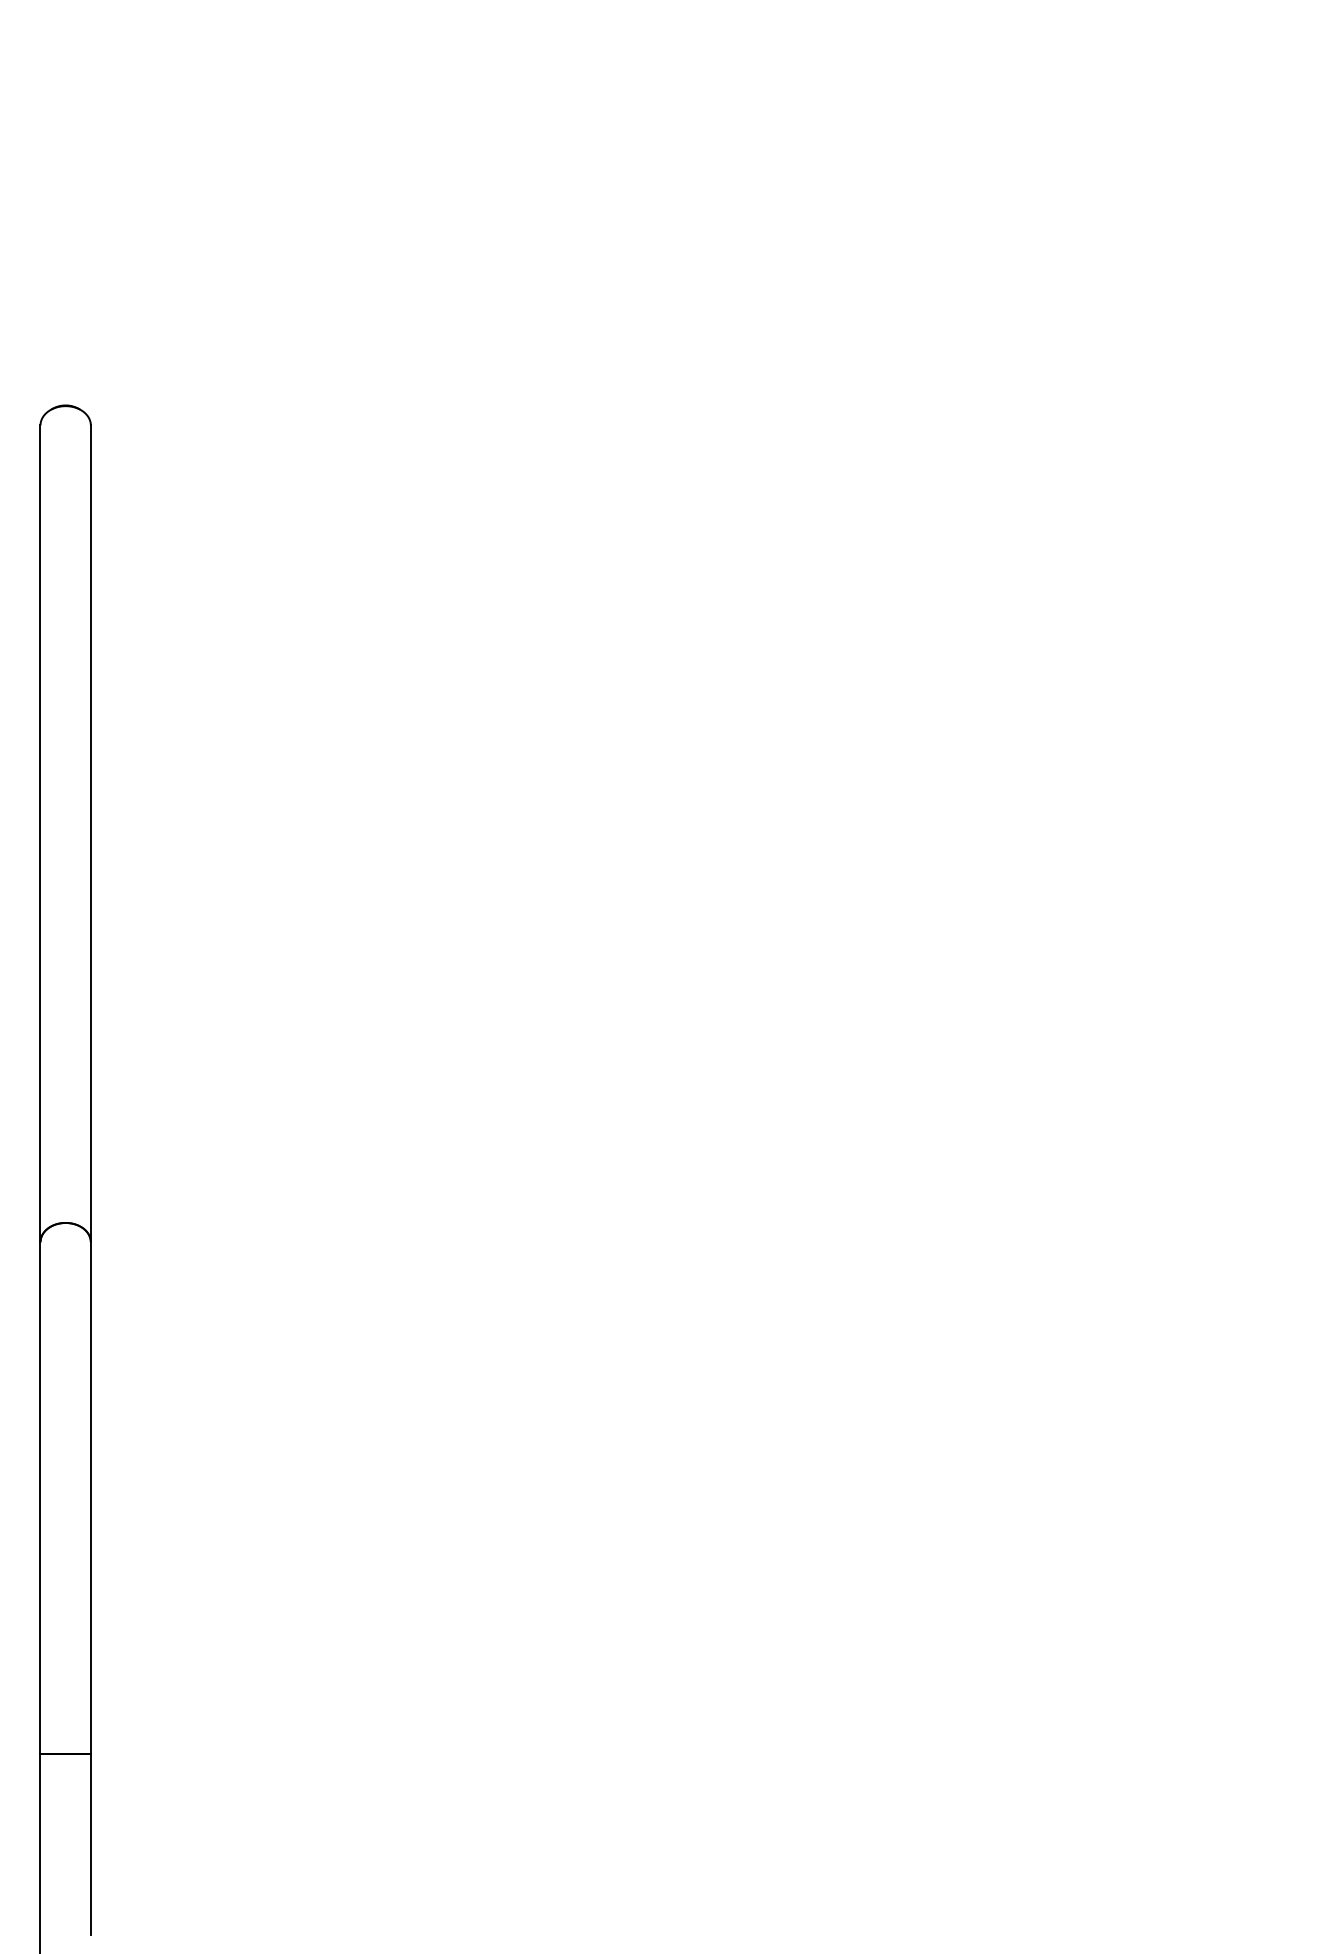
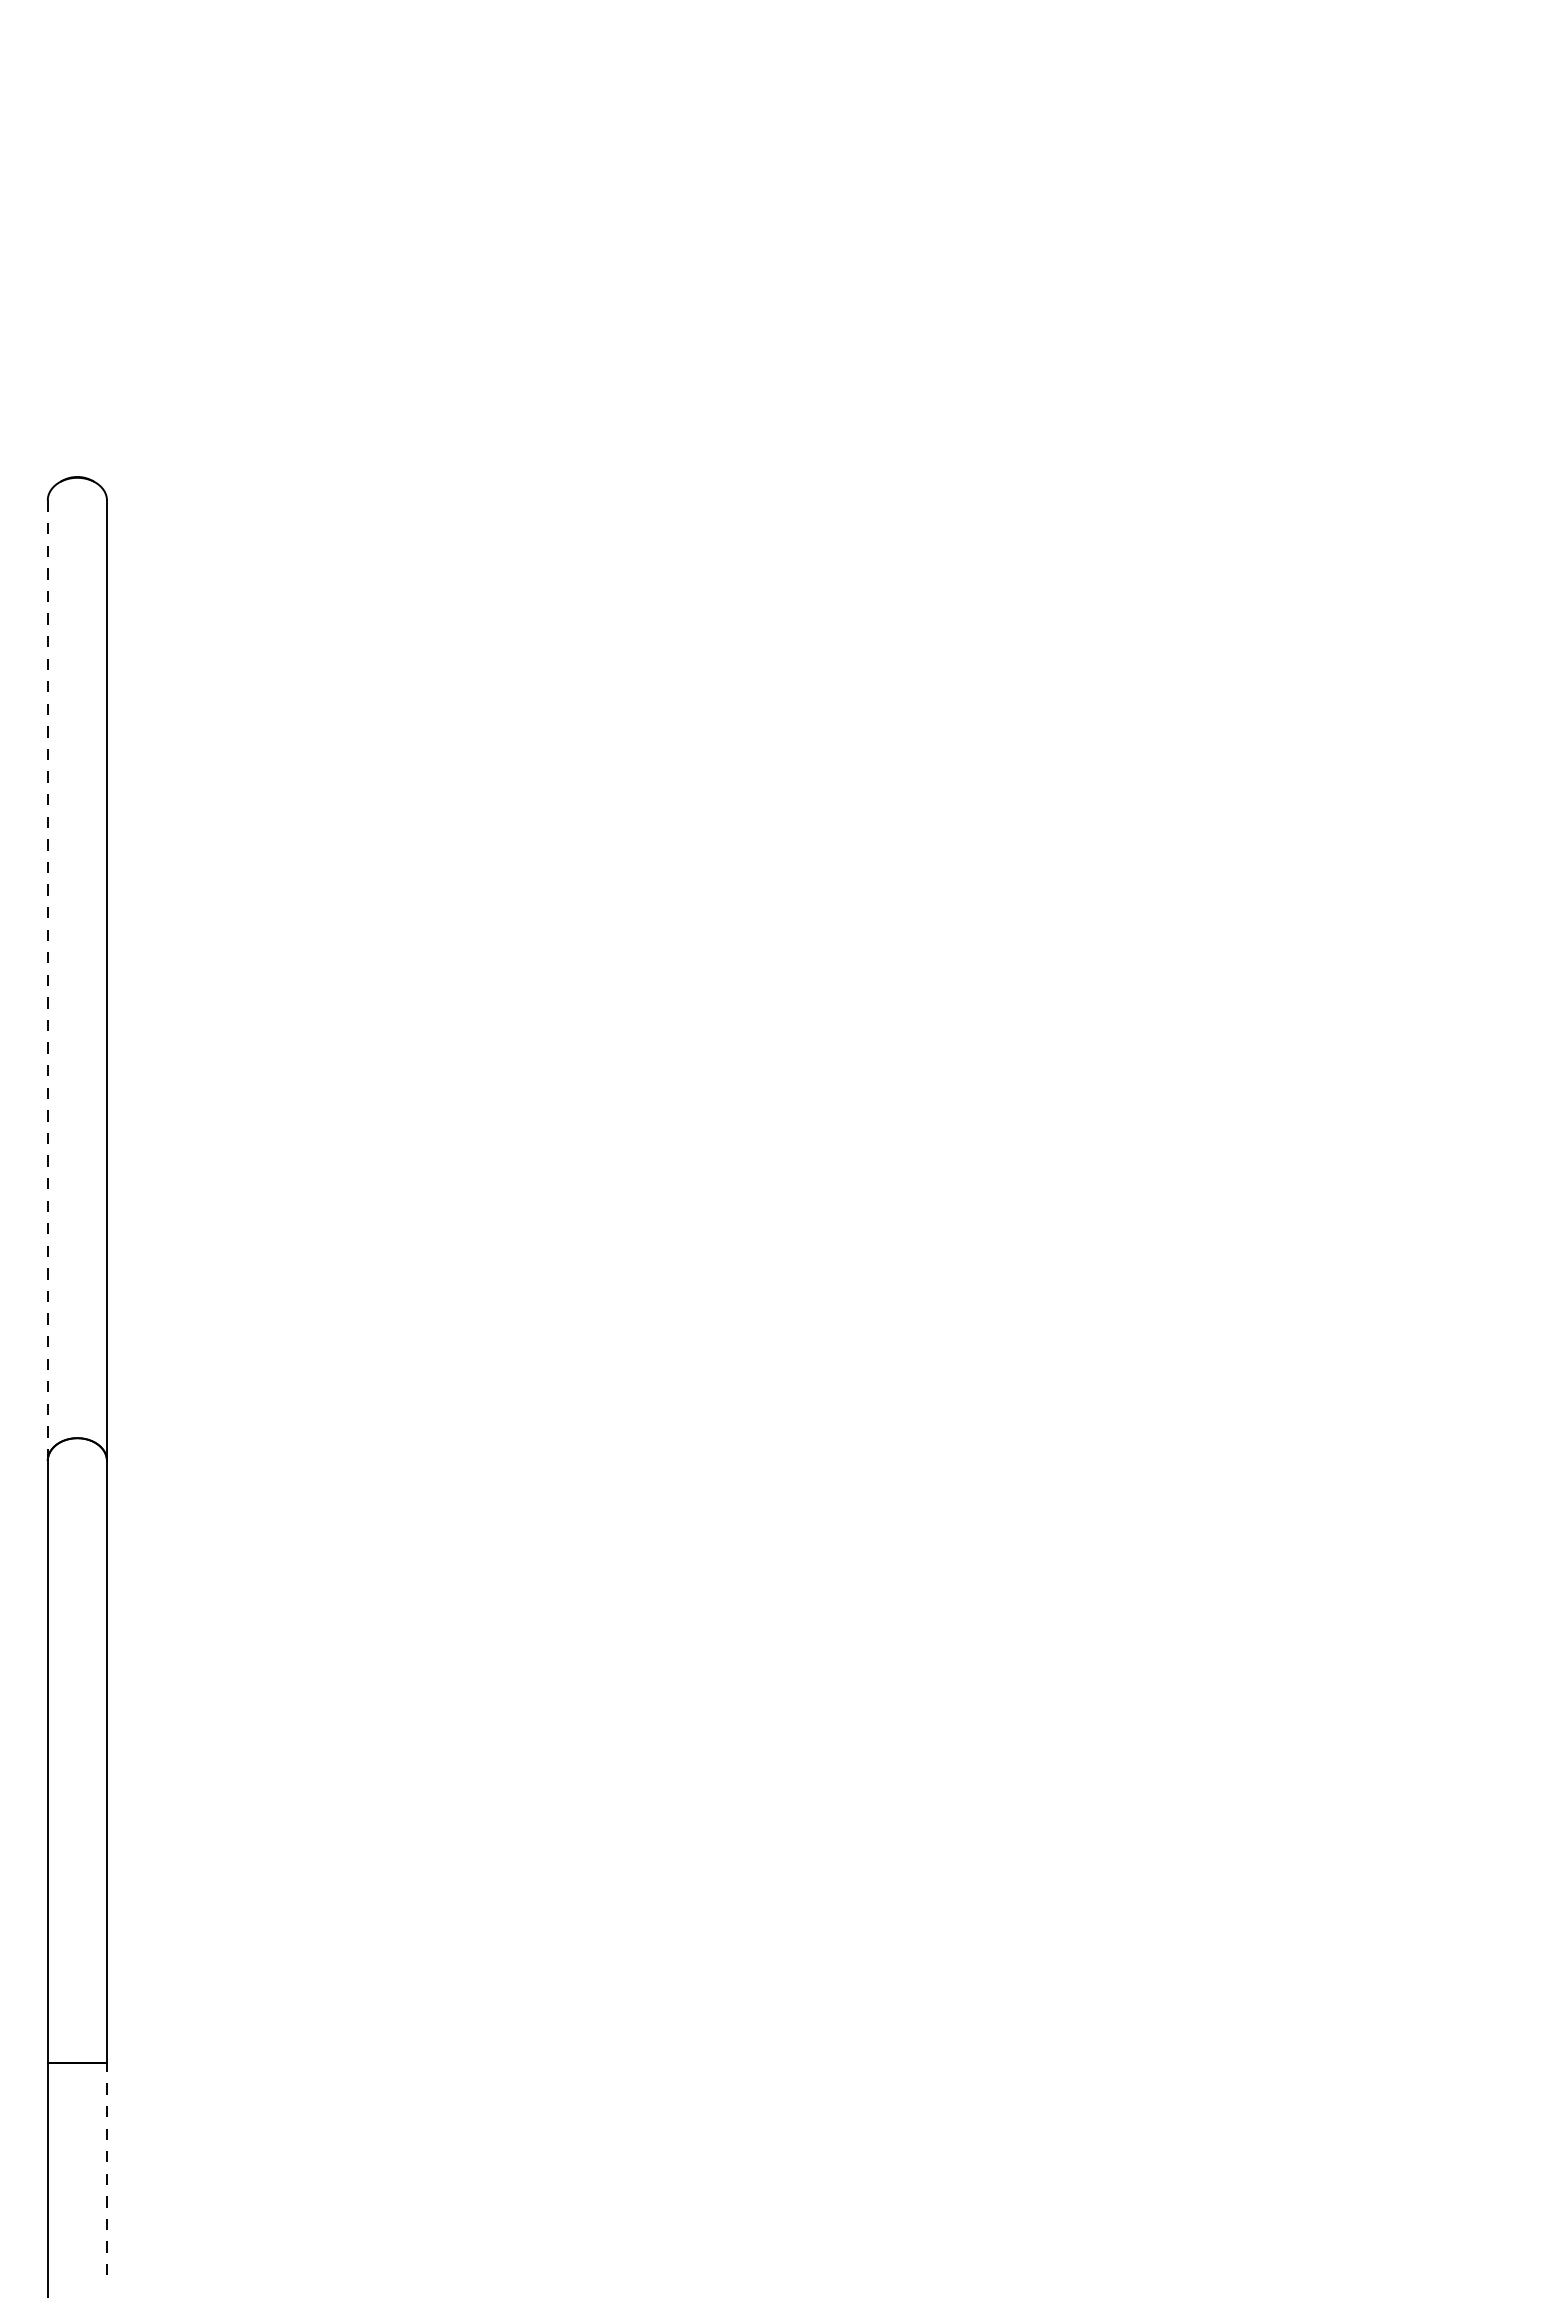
line: (40, 834) -> (47, 981), solid -> dashed
line: (91, 1844) -> (107, 2168), solid -> dashed

